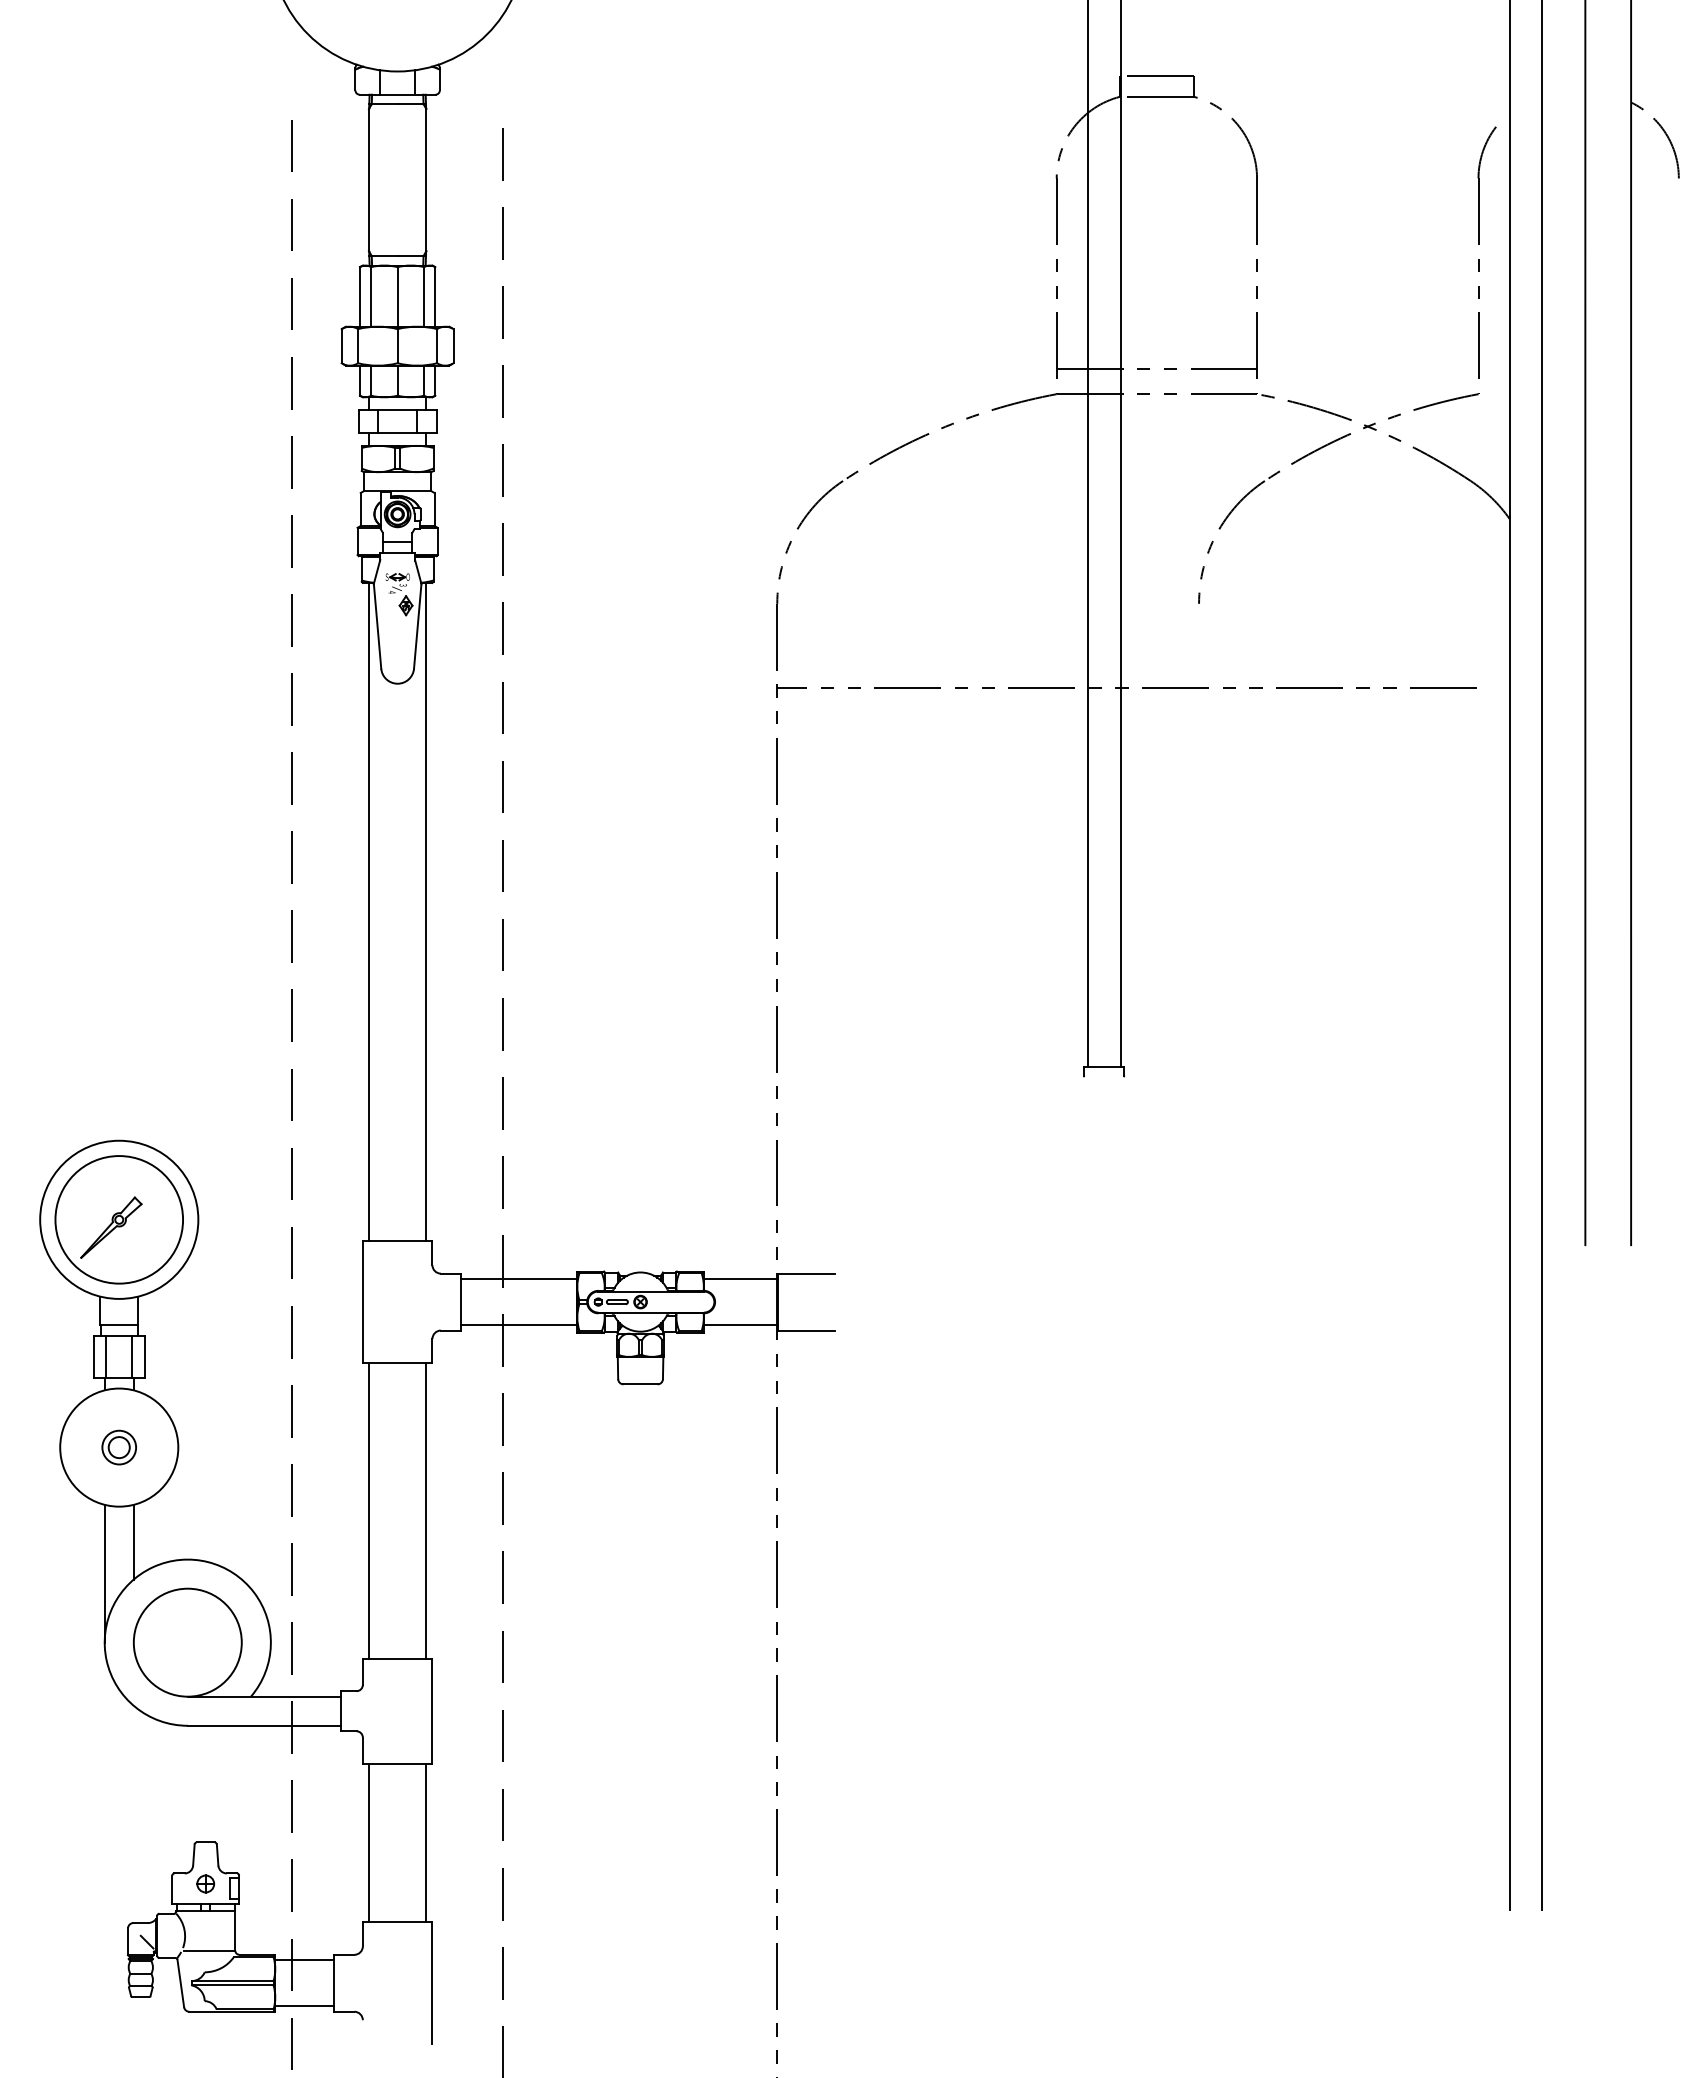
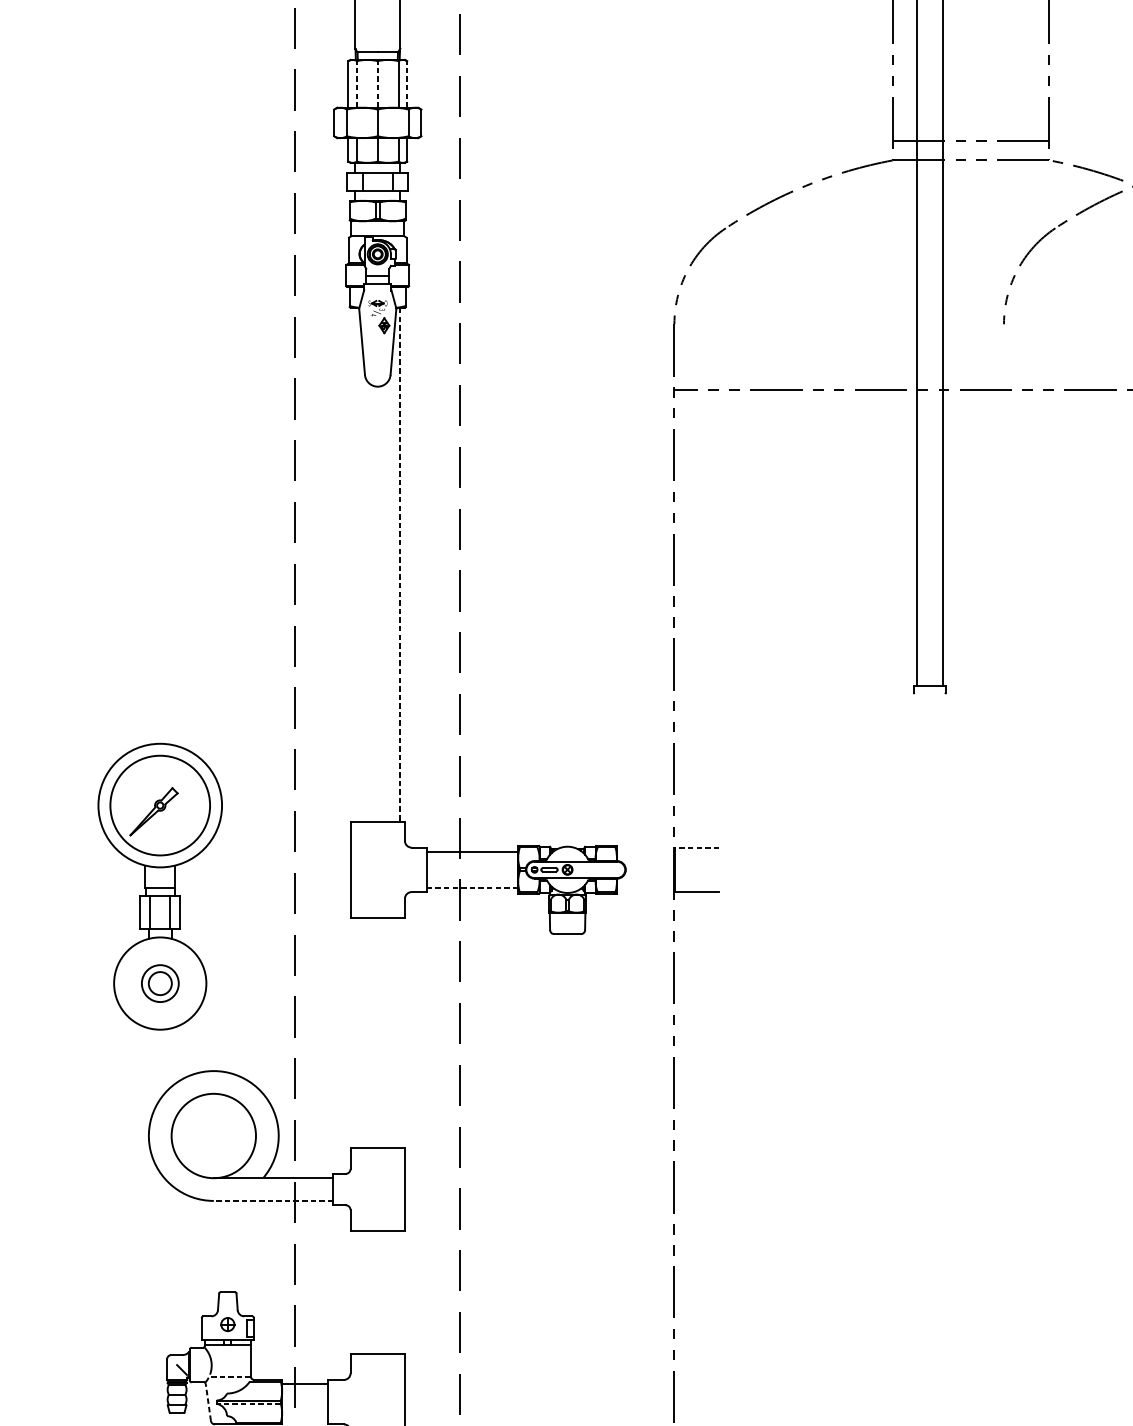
line: (371, 296) -> (357, 84), solid -> dashed
line: (397, 296) -> (377, 84), solid -> dashed
line: (435, 296) -> (407, 84), solid -> dashed
line: (368, 911) -> (355, 564), removed
line: (426, 911) -> (400, 564), solid -> dashed
line: (805, 1273) -> (696, 847), solid -> dashed
line: (740, 1279) -> (645, 852), removed
line: (518, 1324) -> (472, 887), solid -> dashed
line: (740, 1324) -> (645, 887), removed
part: (118, 1447) -> (159, 983), size x1.4
line: (368, 1510) -> (355, 1032), removed
line: (426, 1510) -> (400, 1032), removed
line: (133, 1541) -> (171, 1056), removed
line: (104, 1573) -> (148, 1081), removed
line: (263, 1725) -> (272, 1200), solid -> dashed
line: (368, 1842) -> (355, 1292), removed
line: (426, 1842) -> (400, 1292), removed
line: (209, 1950) -> (230, 1376), solid -> dashed
line: (180, 1983) -> (208, 1402), solid -> dashed
line: (232, 1985) -> (248, 1403), solid -> dashed
line: (304, 2006) -> (304, 1420), removed

